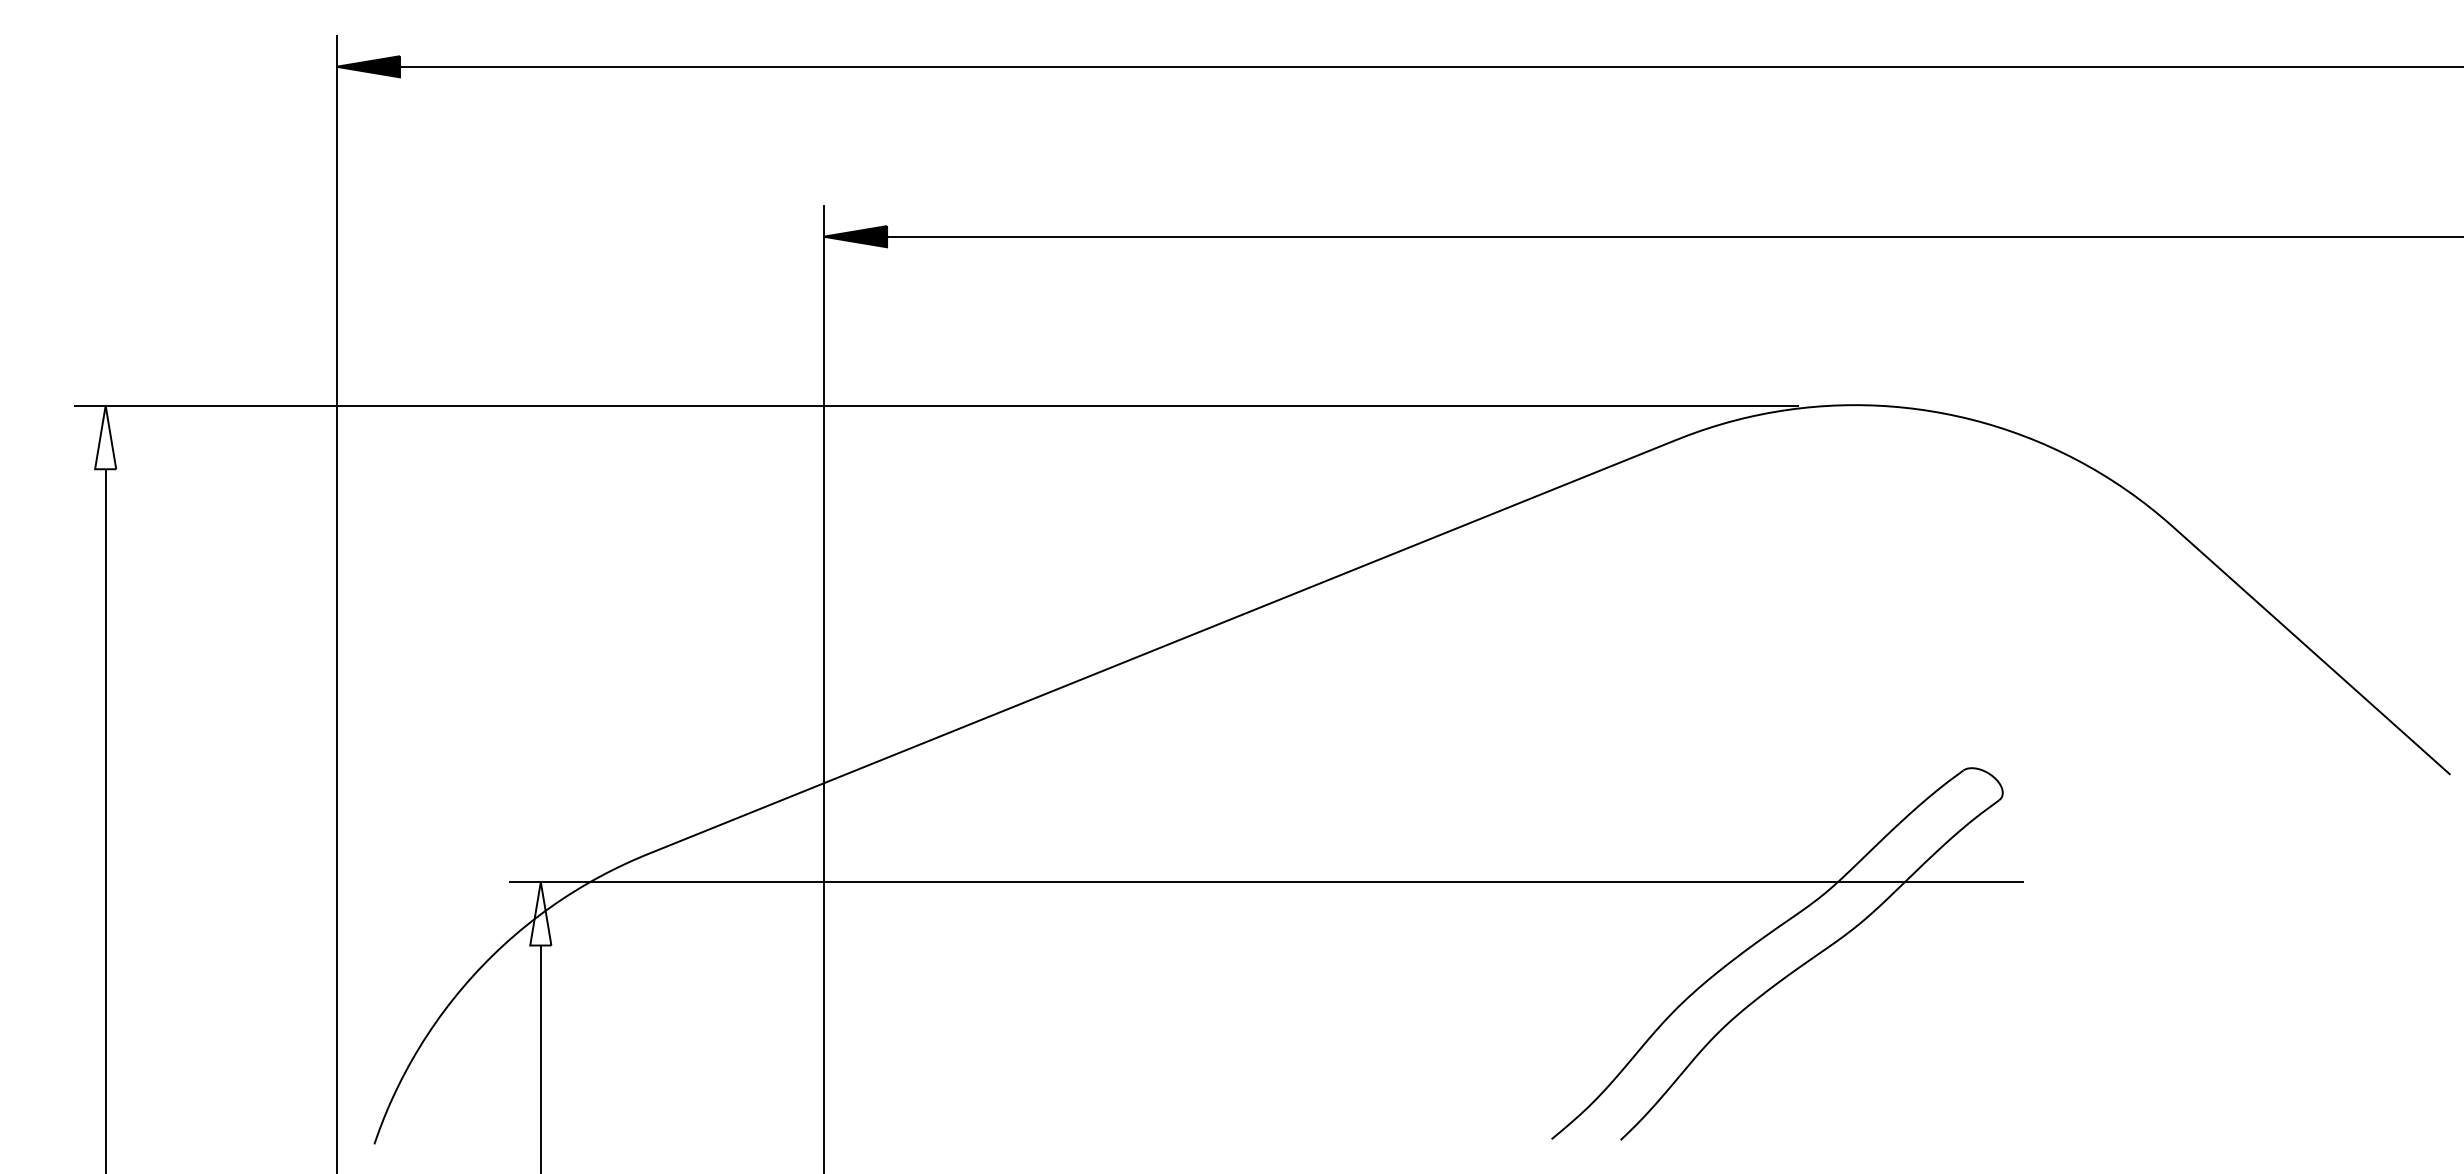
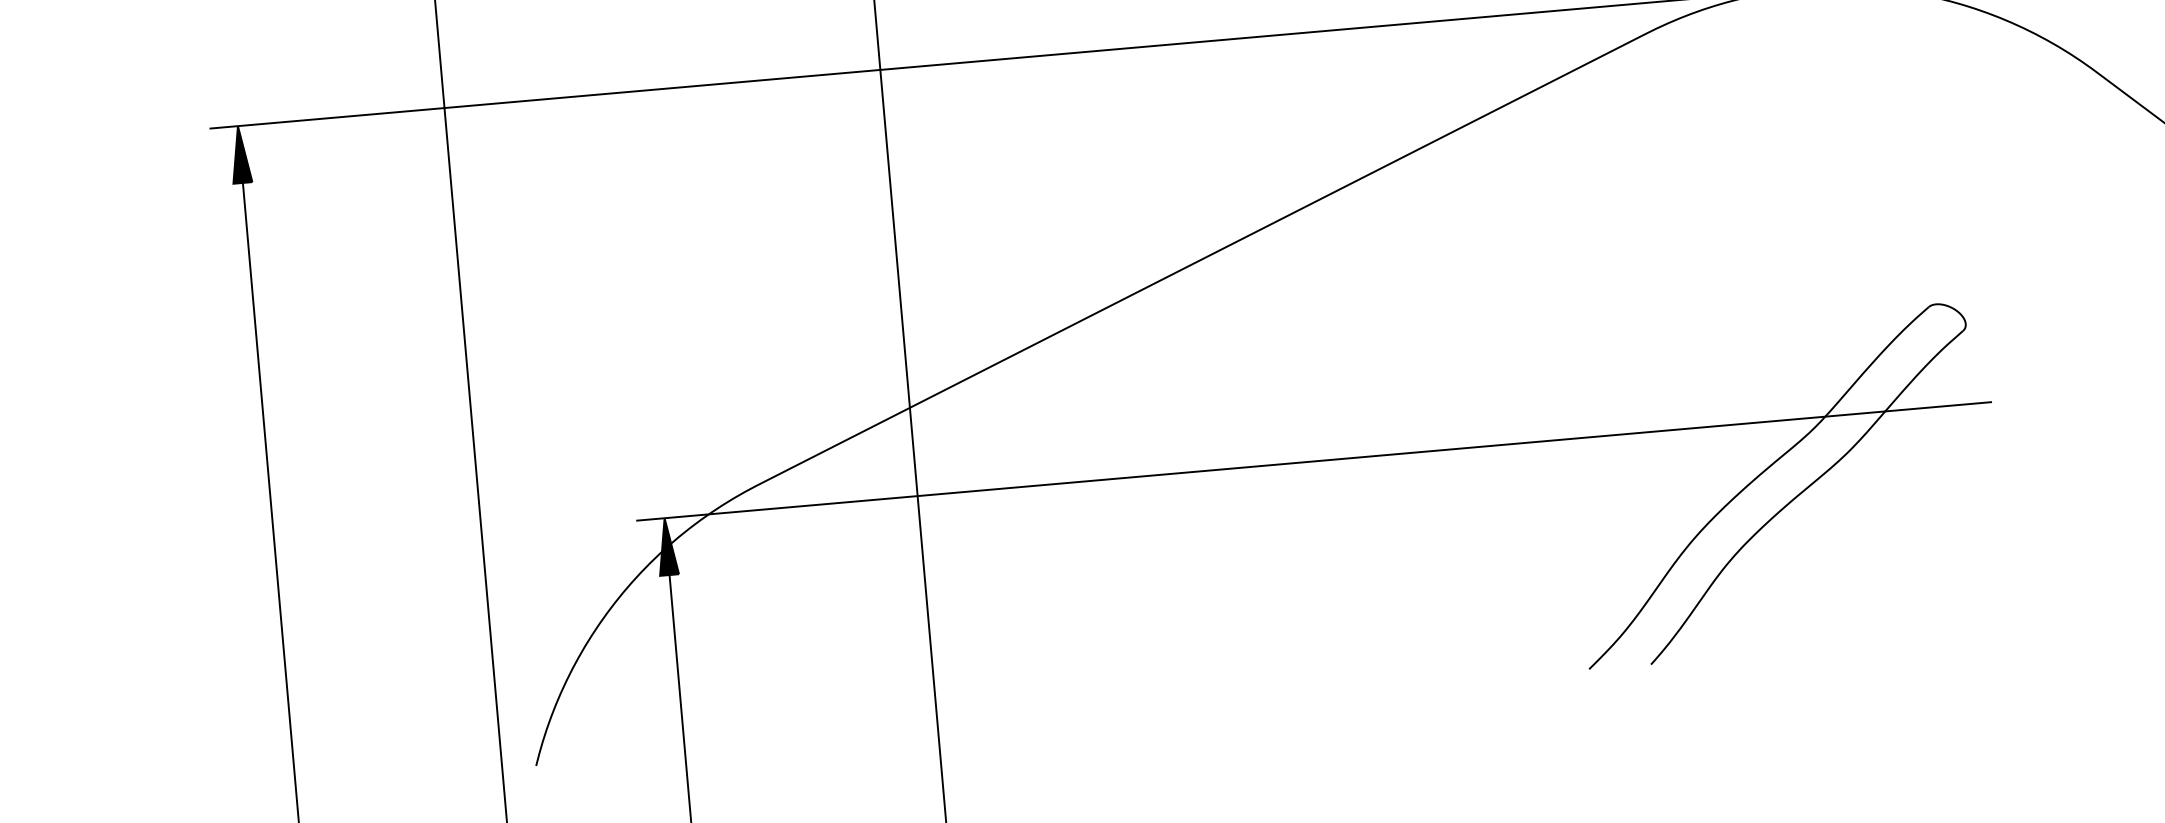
fill: (105, 437) -> (240, 154), added
fill: (540, 913) -> (666, 546), added

